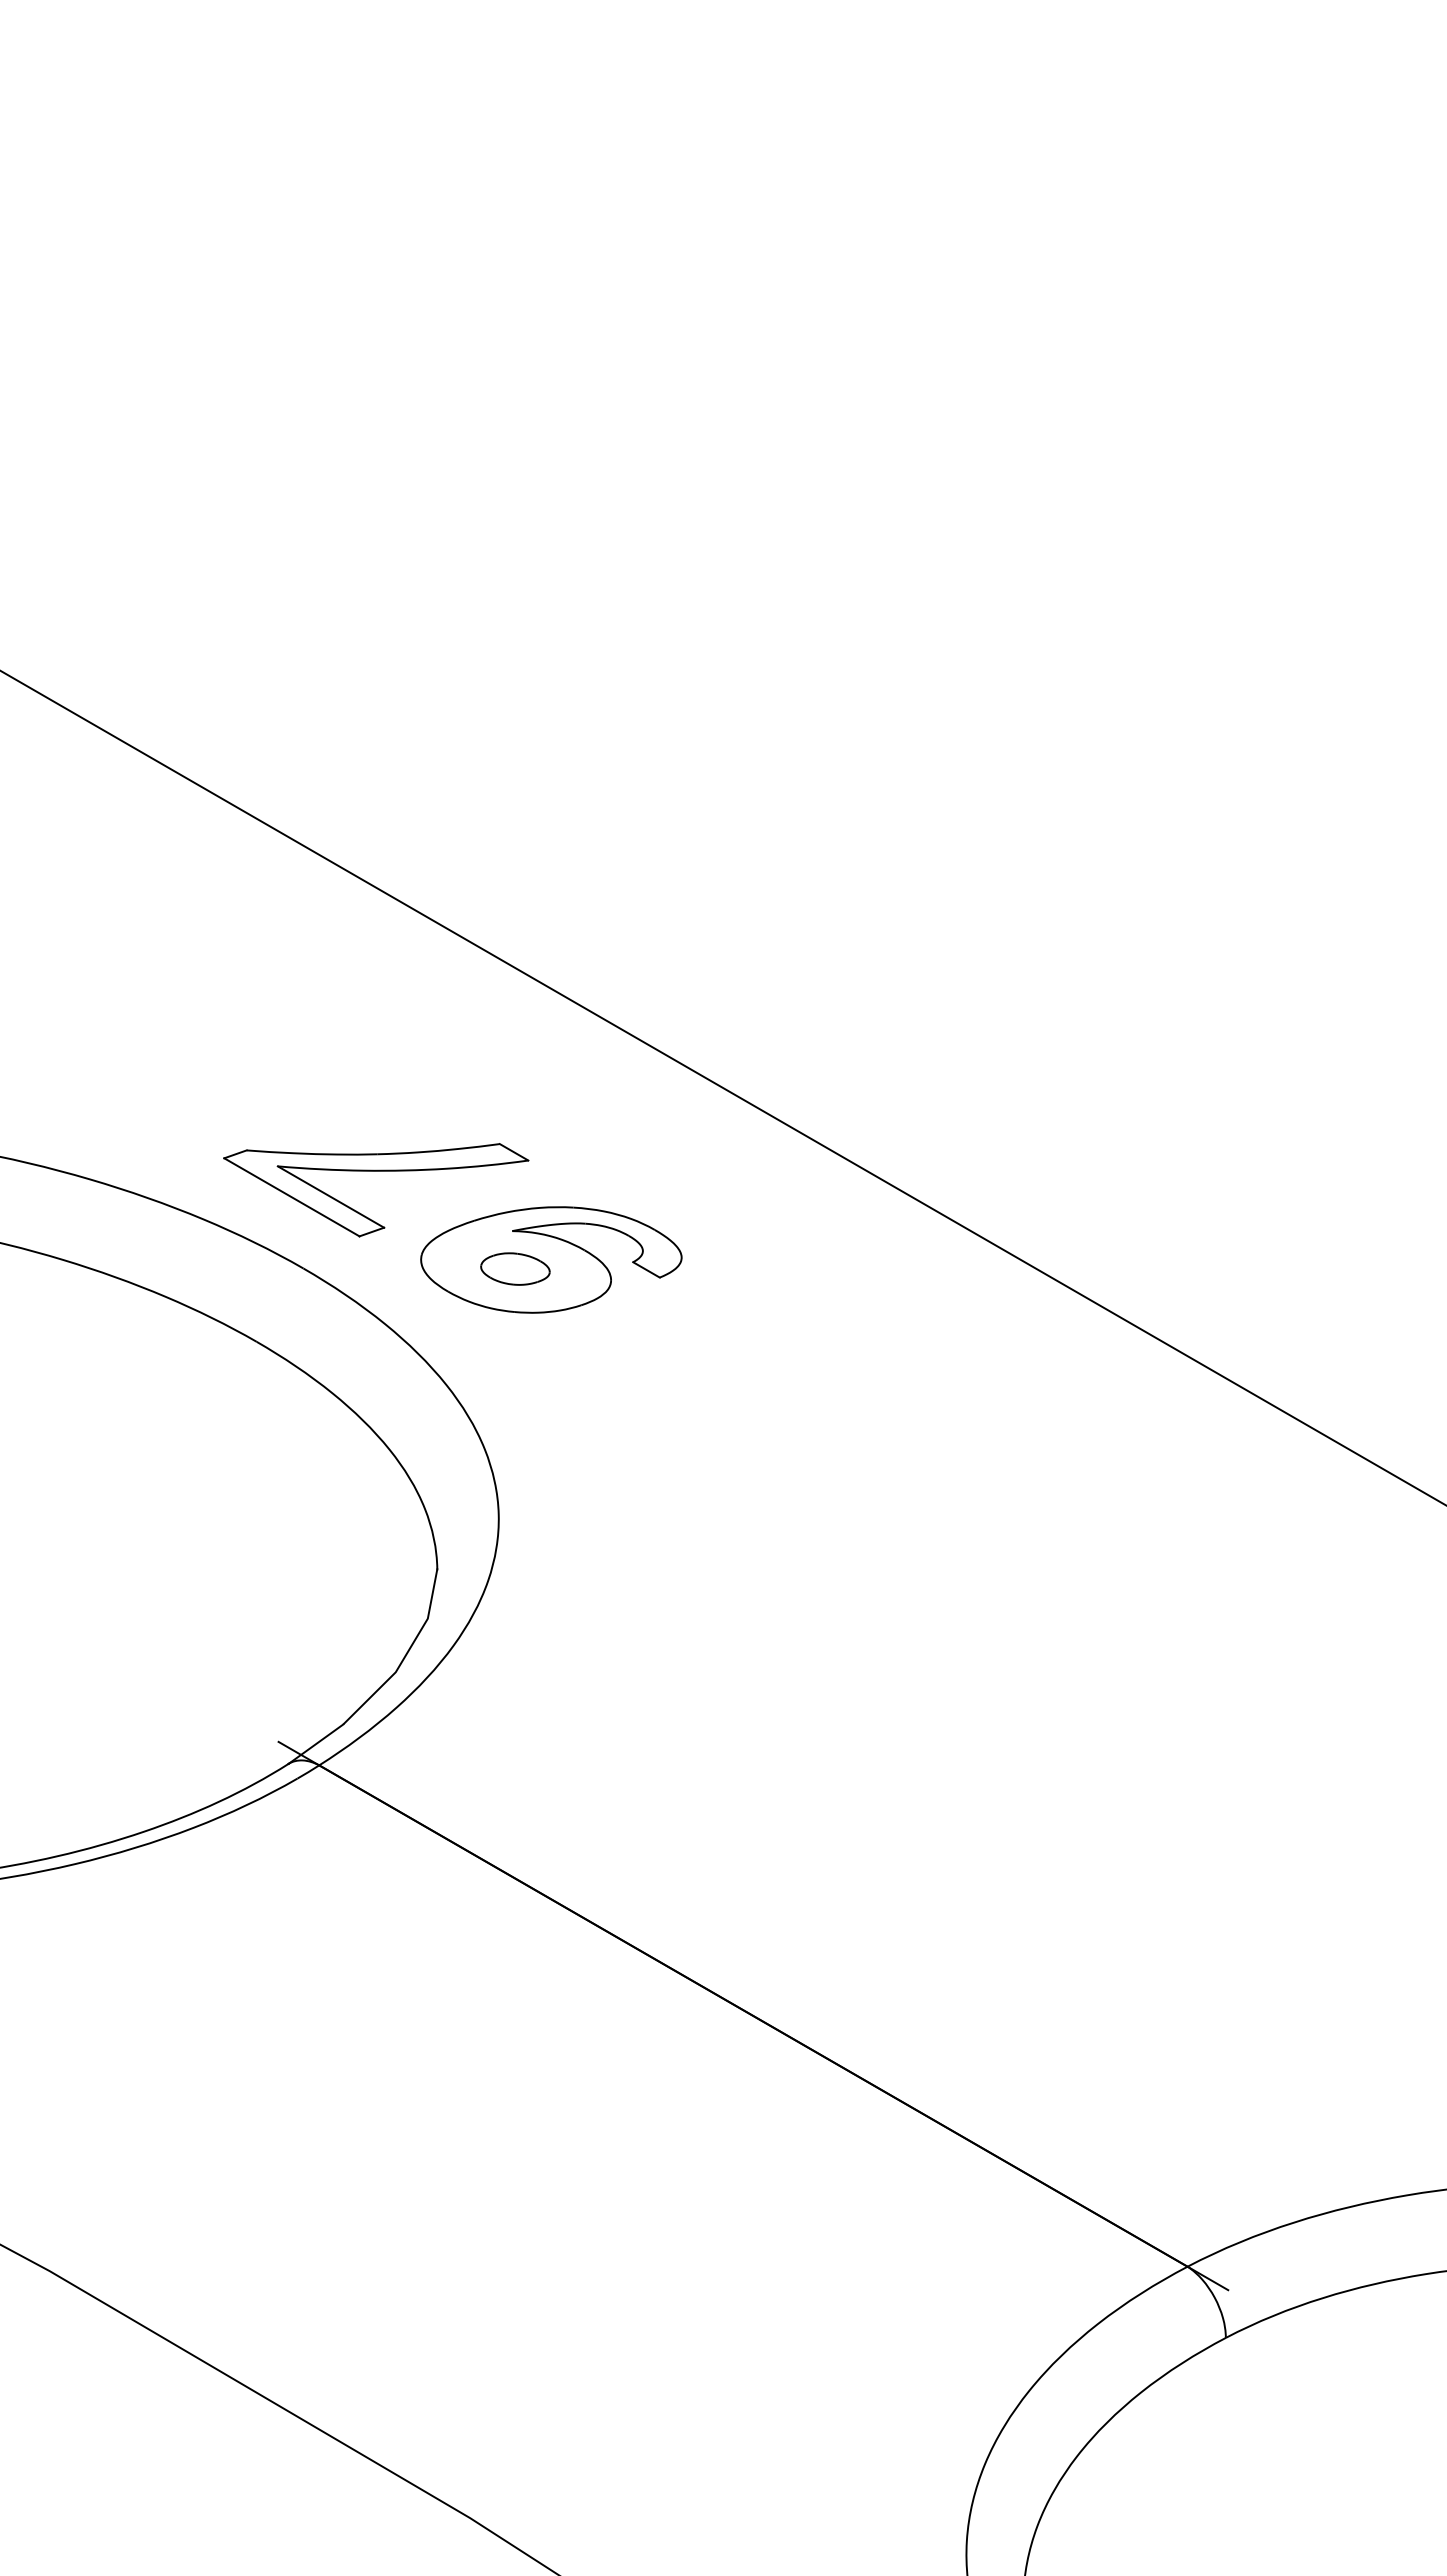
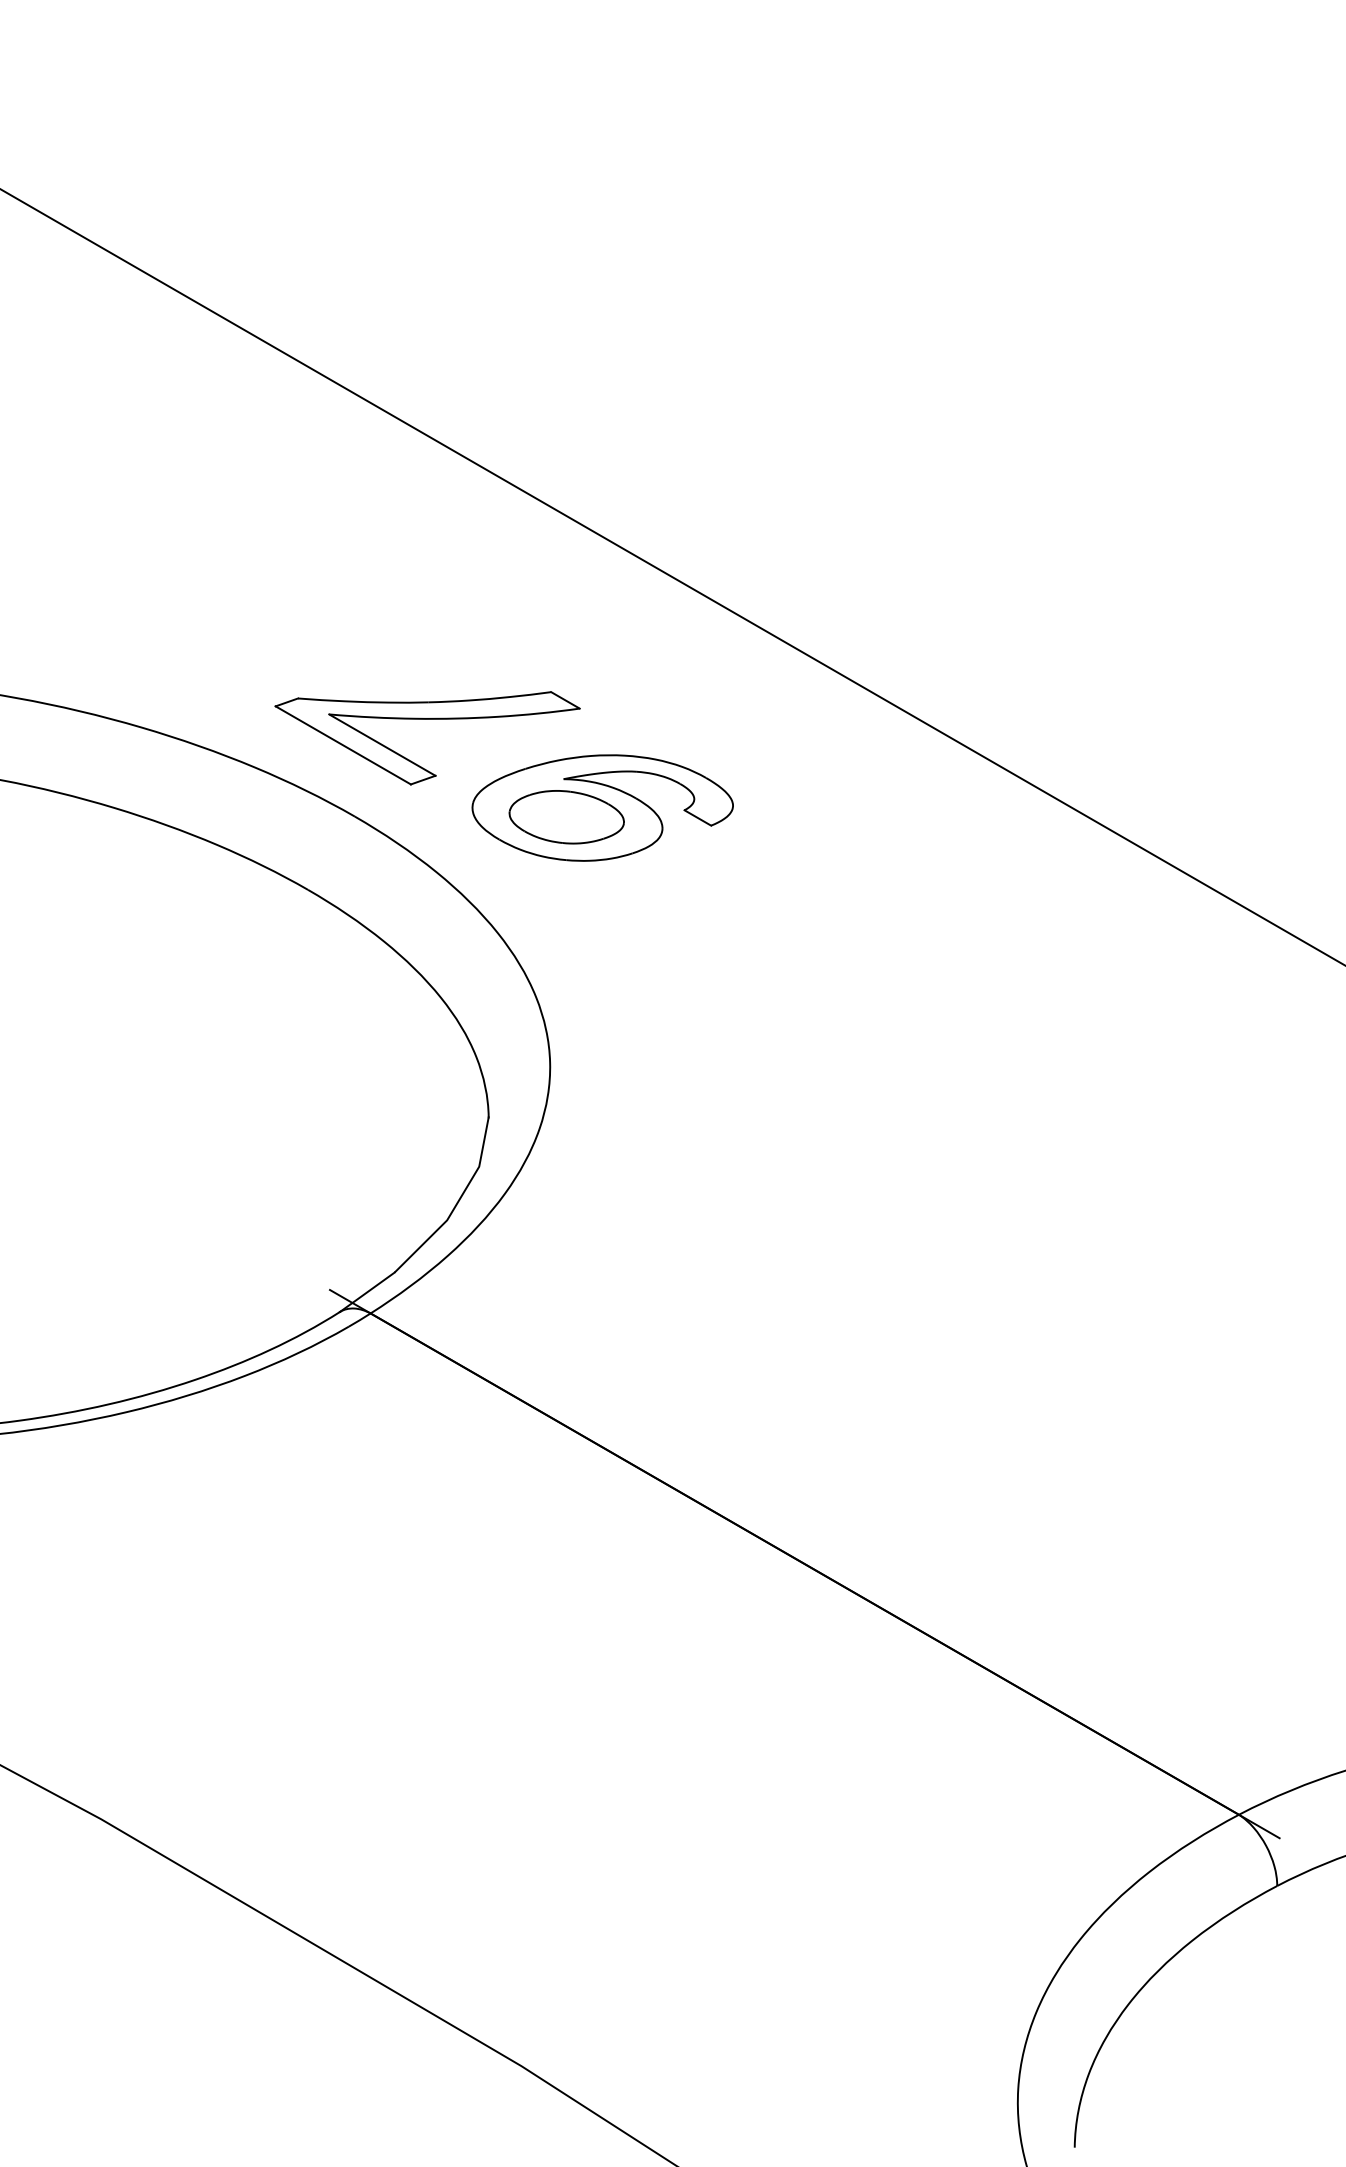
part: (515, 1268) -> (566, 816), size x1.67

